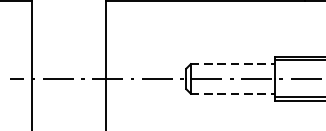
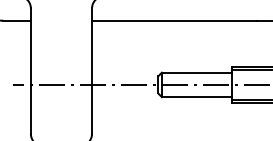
line: (232, 63) -> (196, 72), dashed -> solid
line: (232, 94) -> (196, 97), dashed -> solid

